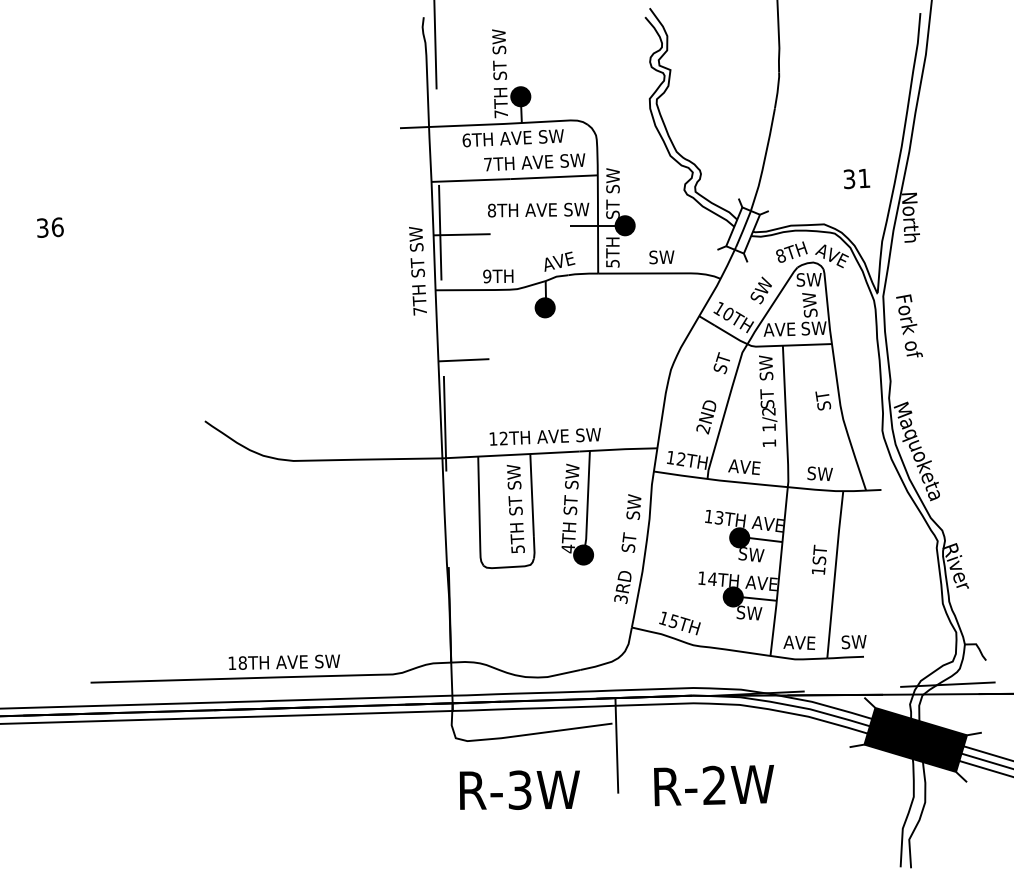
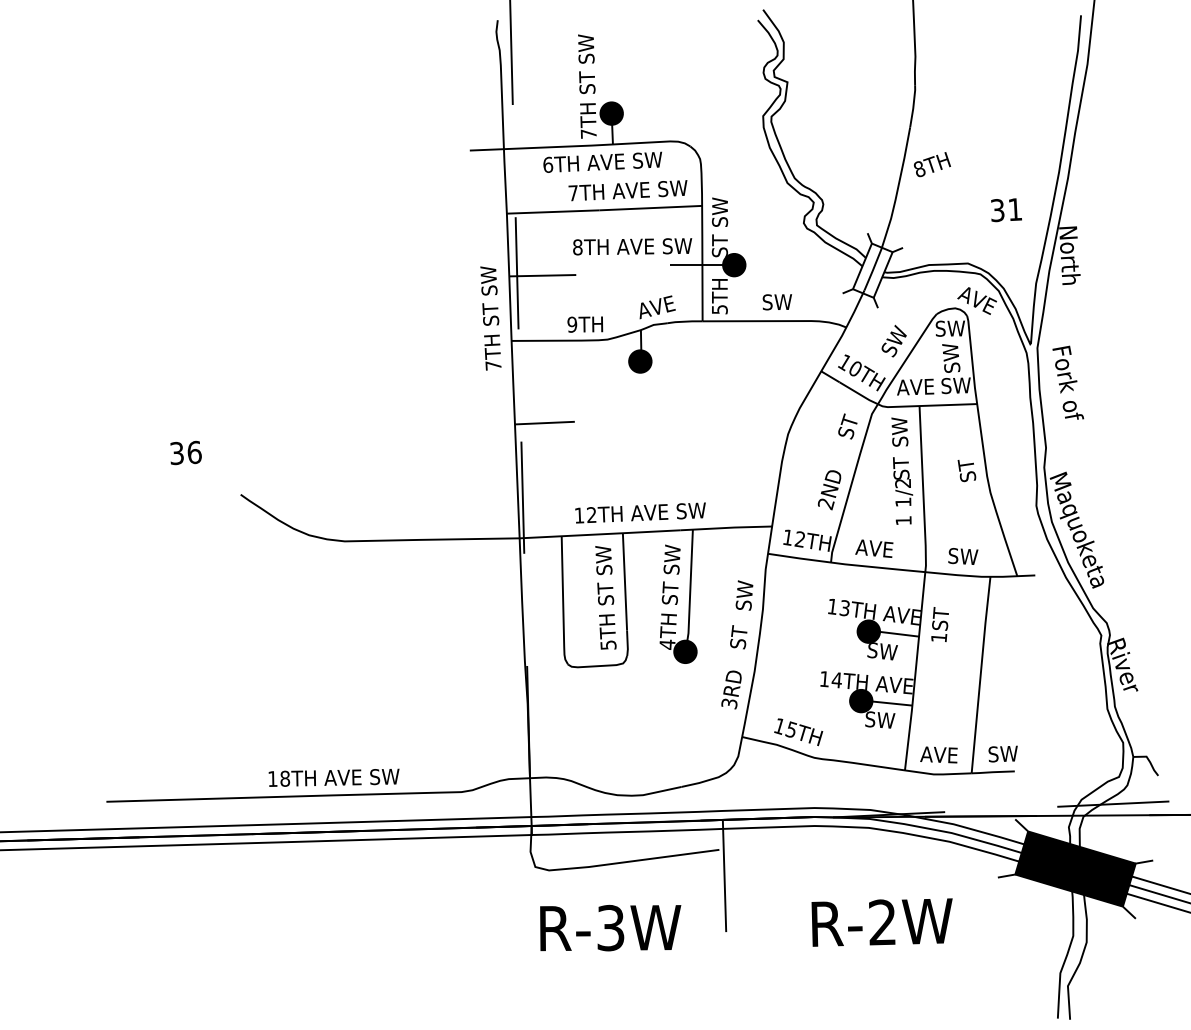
text: (50, 227) -> (186, 452), moved
text: (791, 251) -> (931, 163), moved
text: (819, 559) -> (940, 624), moved
text: (713, 785) -> (881, 922), moved

